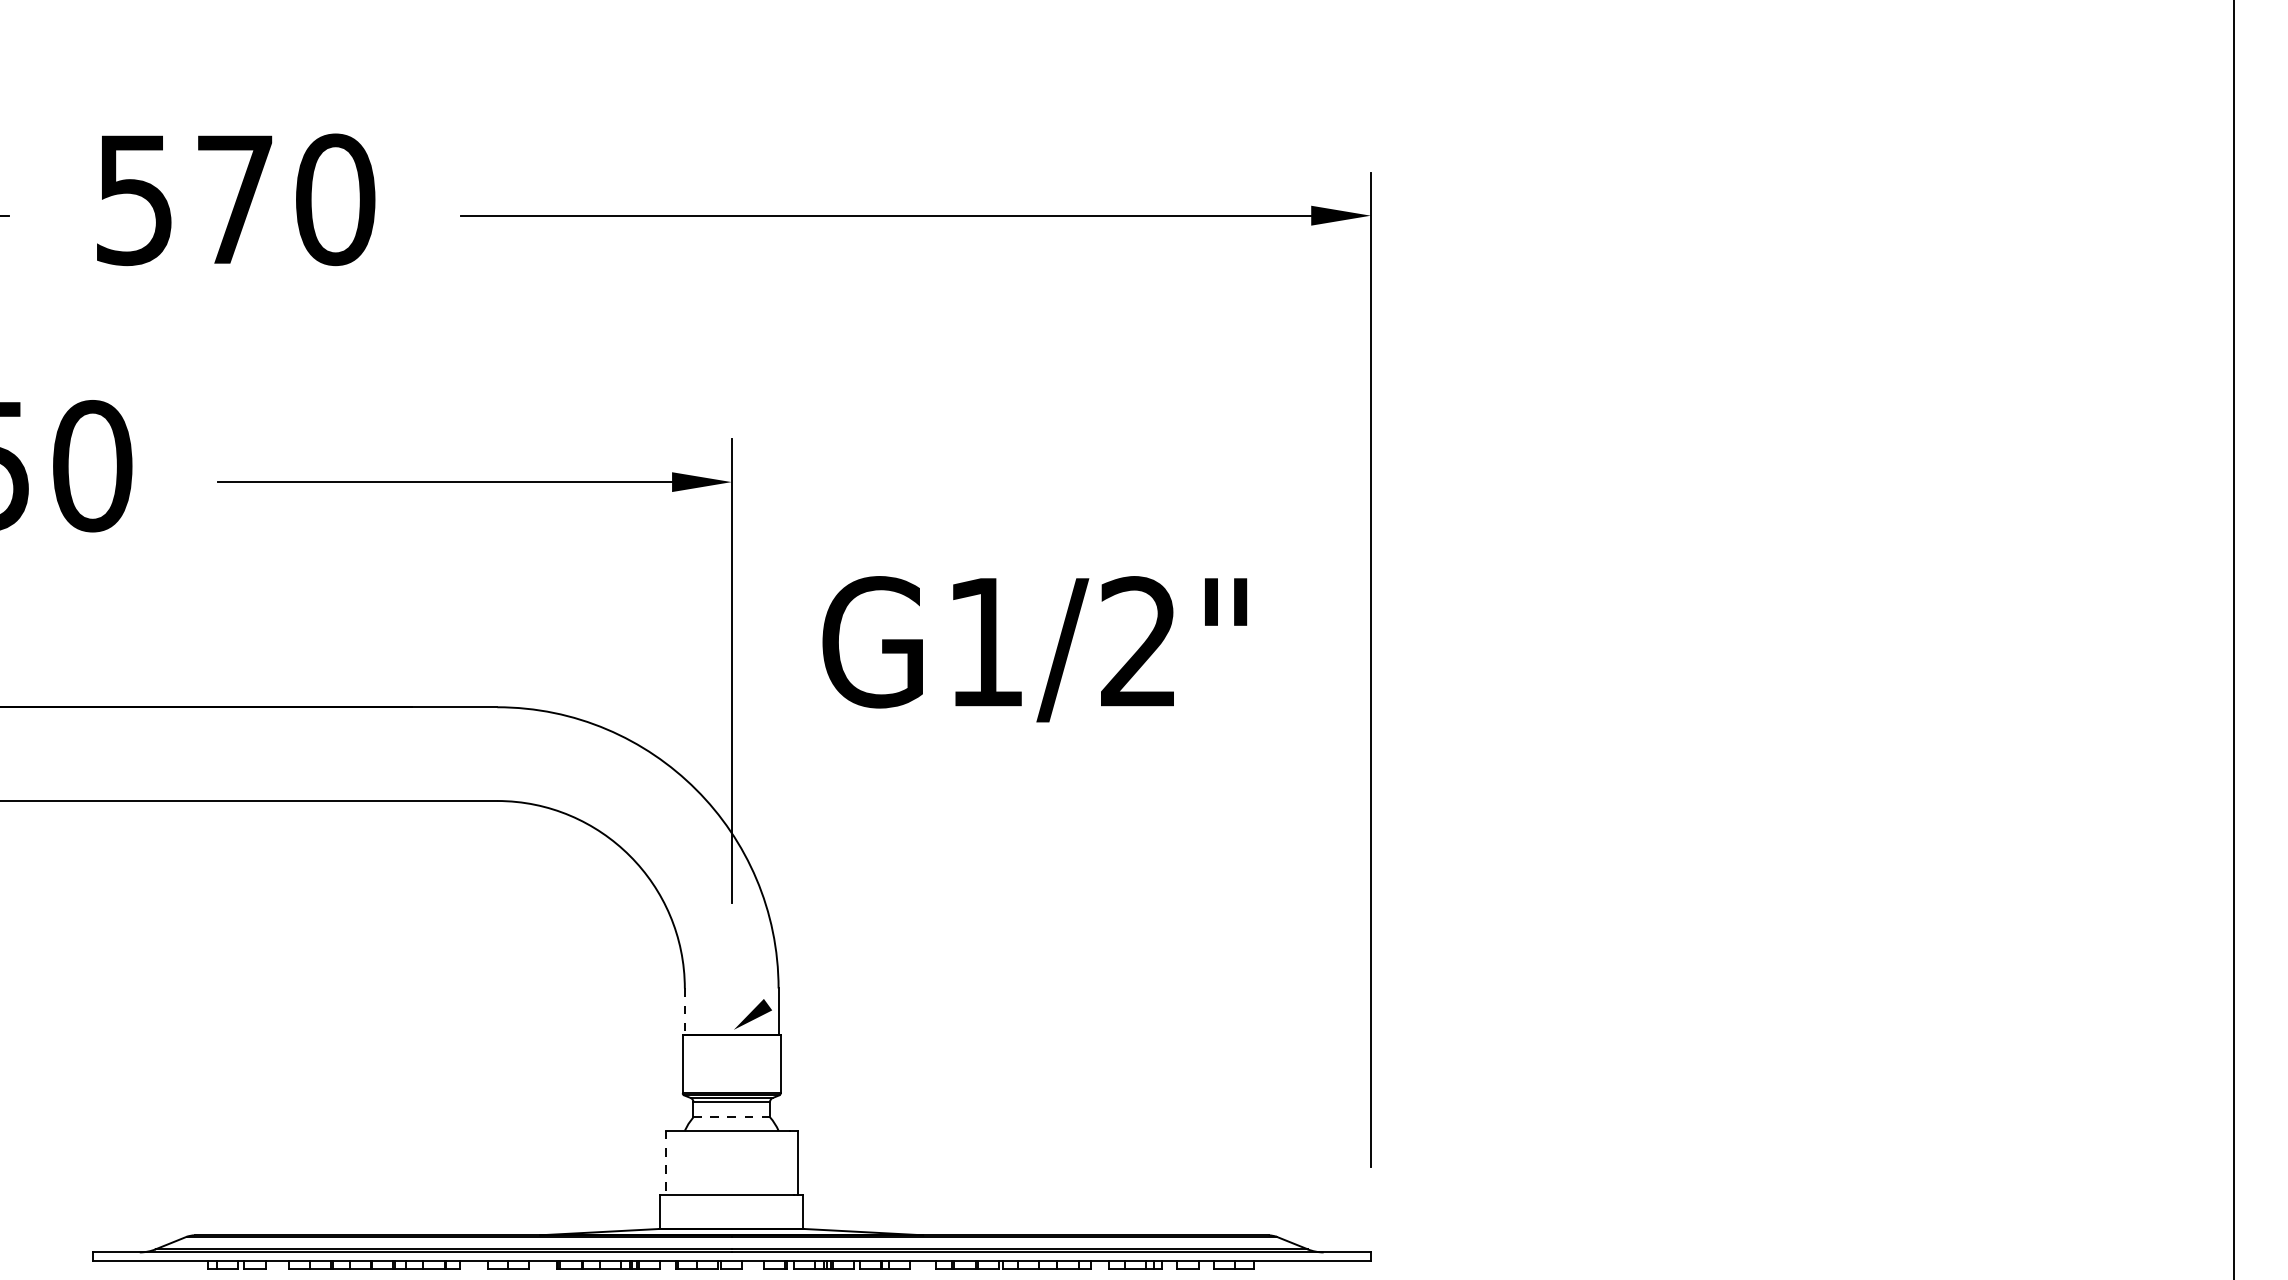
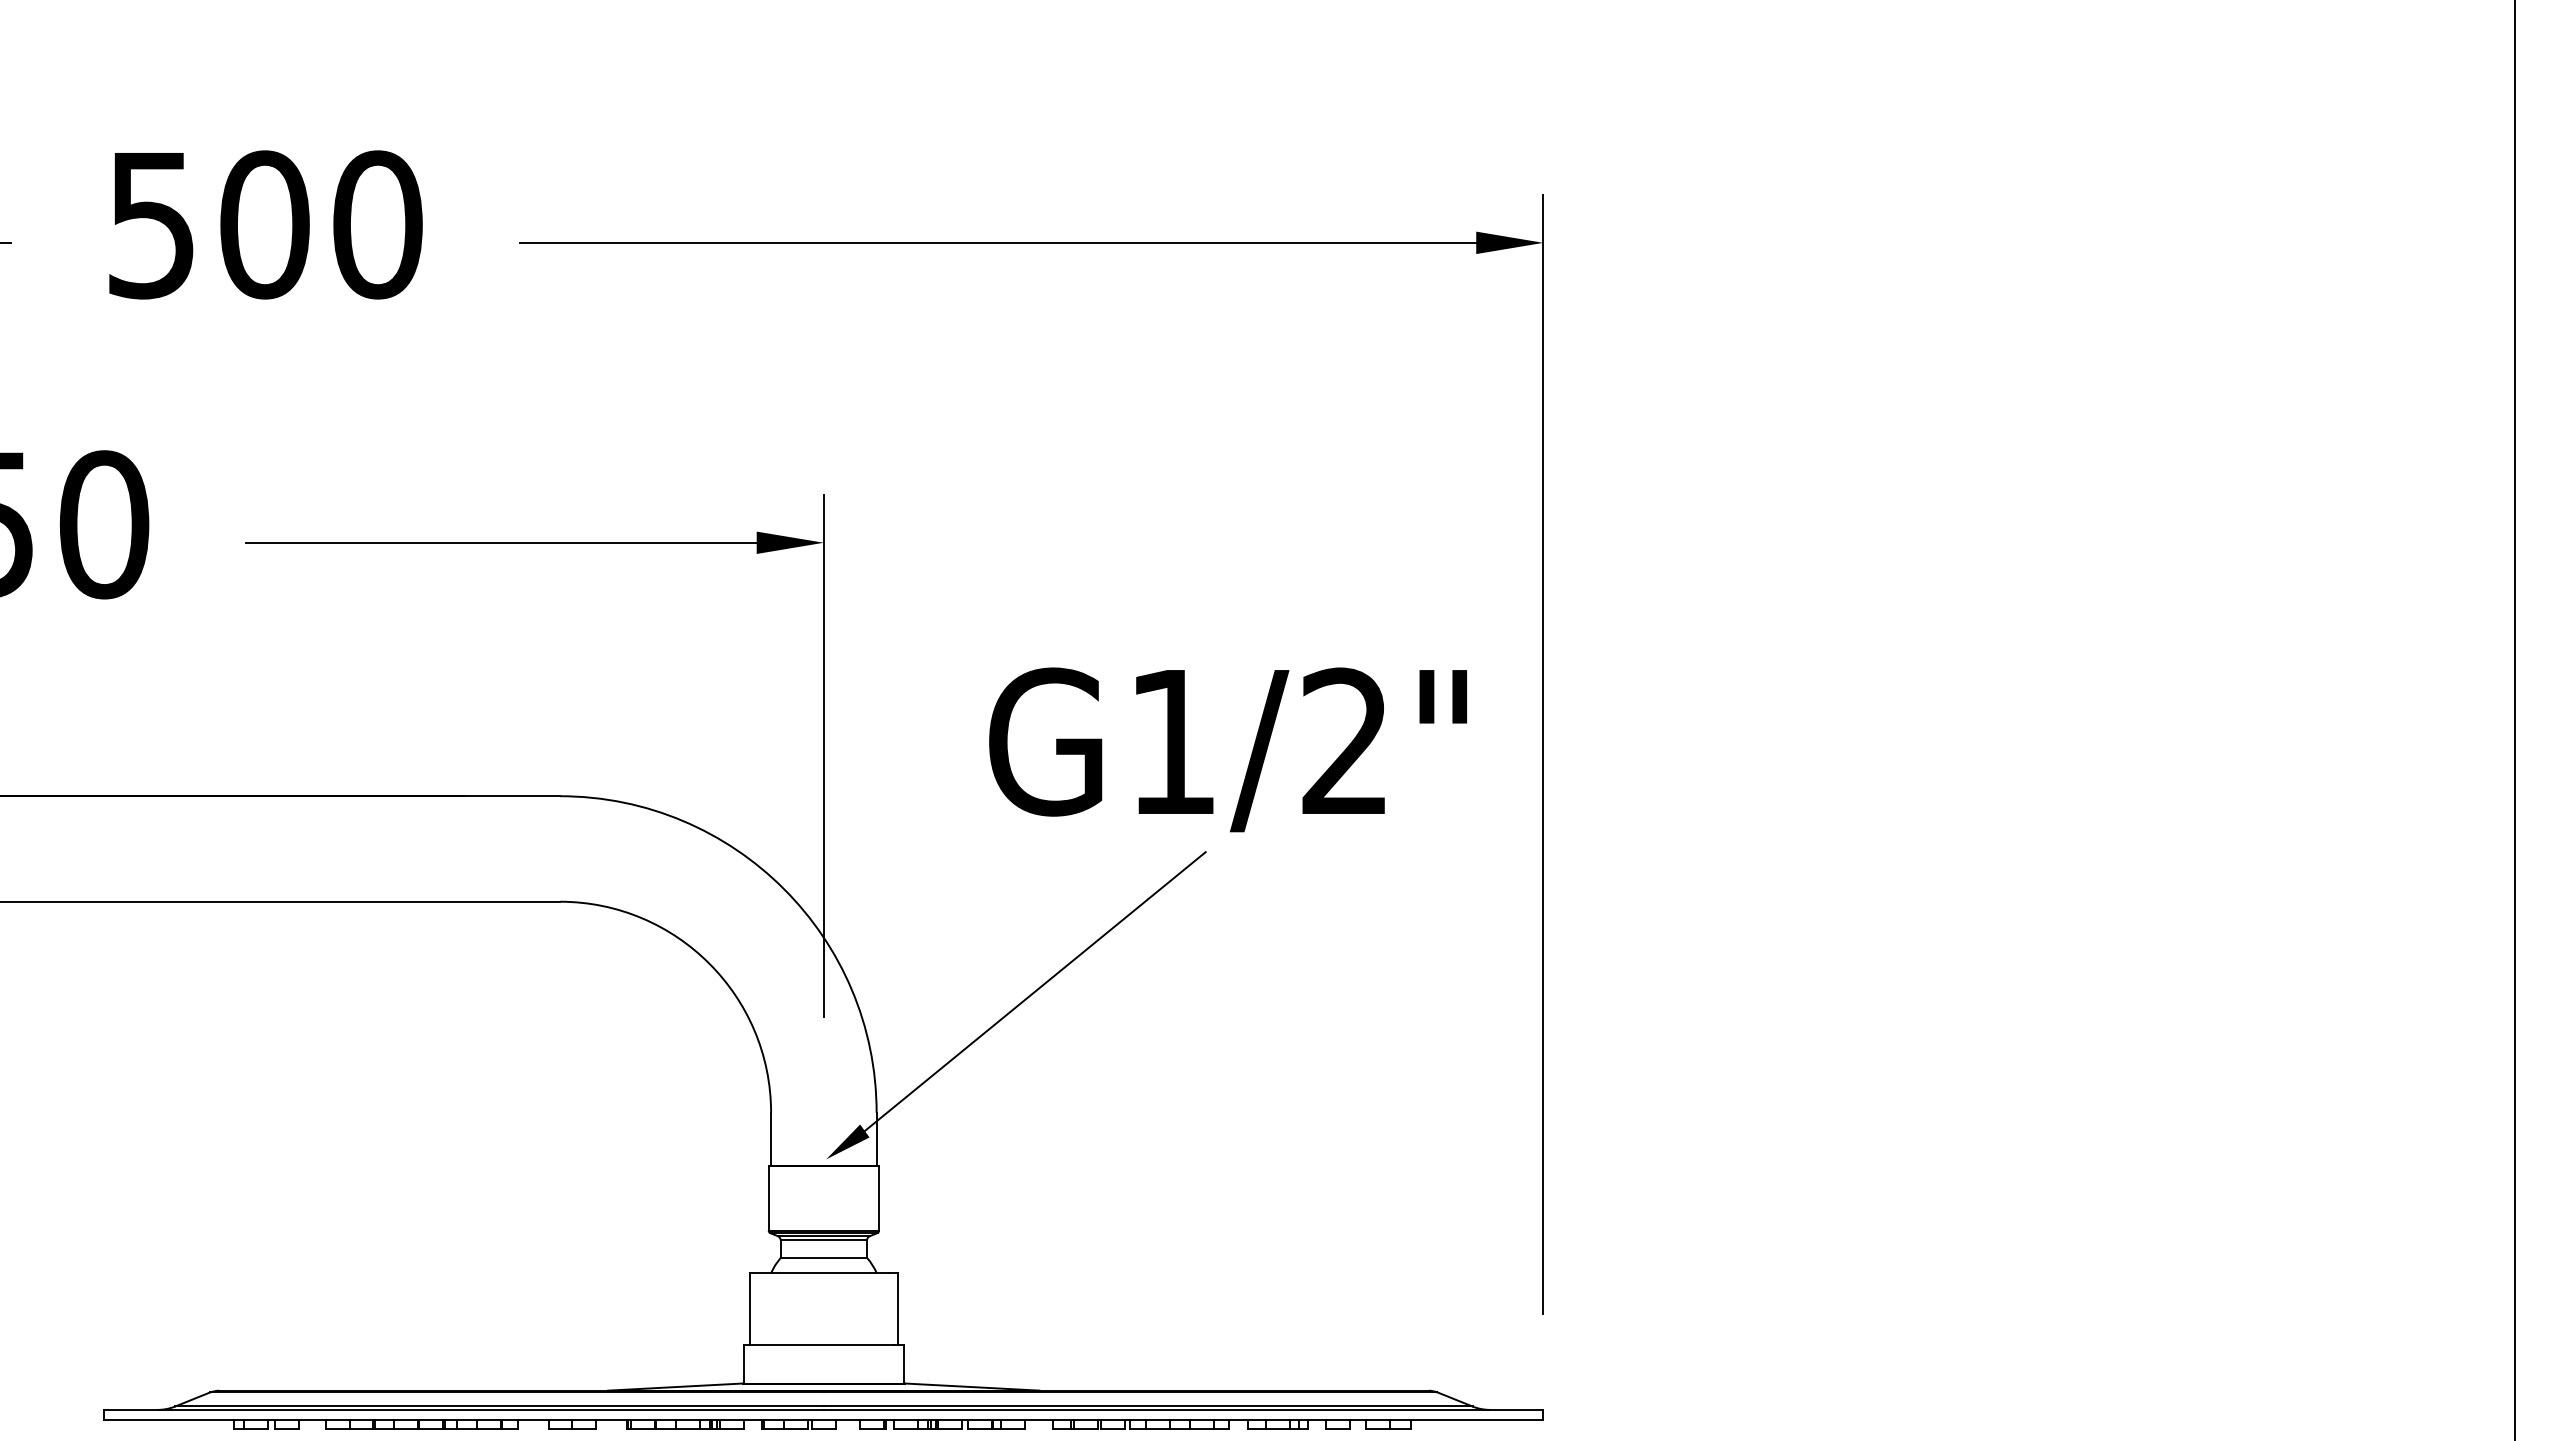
text: (234, 199) -> (264, 224), 570 -> 500
text: (1034, 648) -> (1227, 749), moved
line: (918, 880) -> (1034, 991), added
line: (685, 1012) -> (771, 1139), dashed -> solid
line: (732, 1117) -> (824, 1257), dashed -> solid
line: (665, 1163) -> (749, 1309), dashed -> solid

